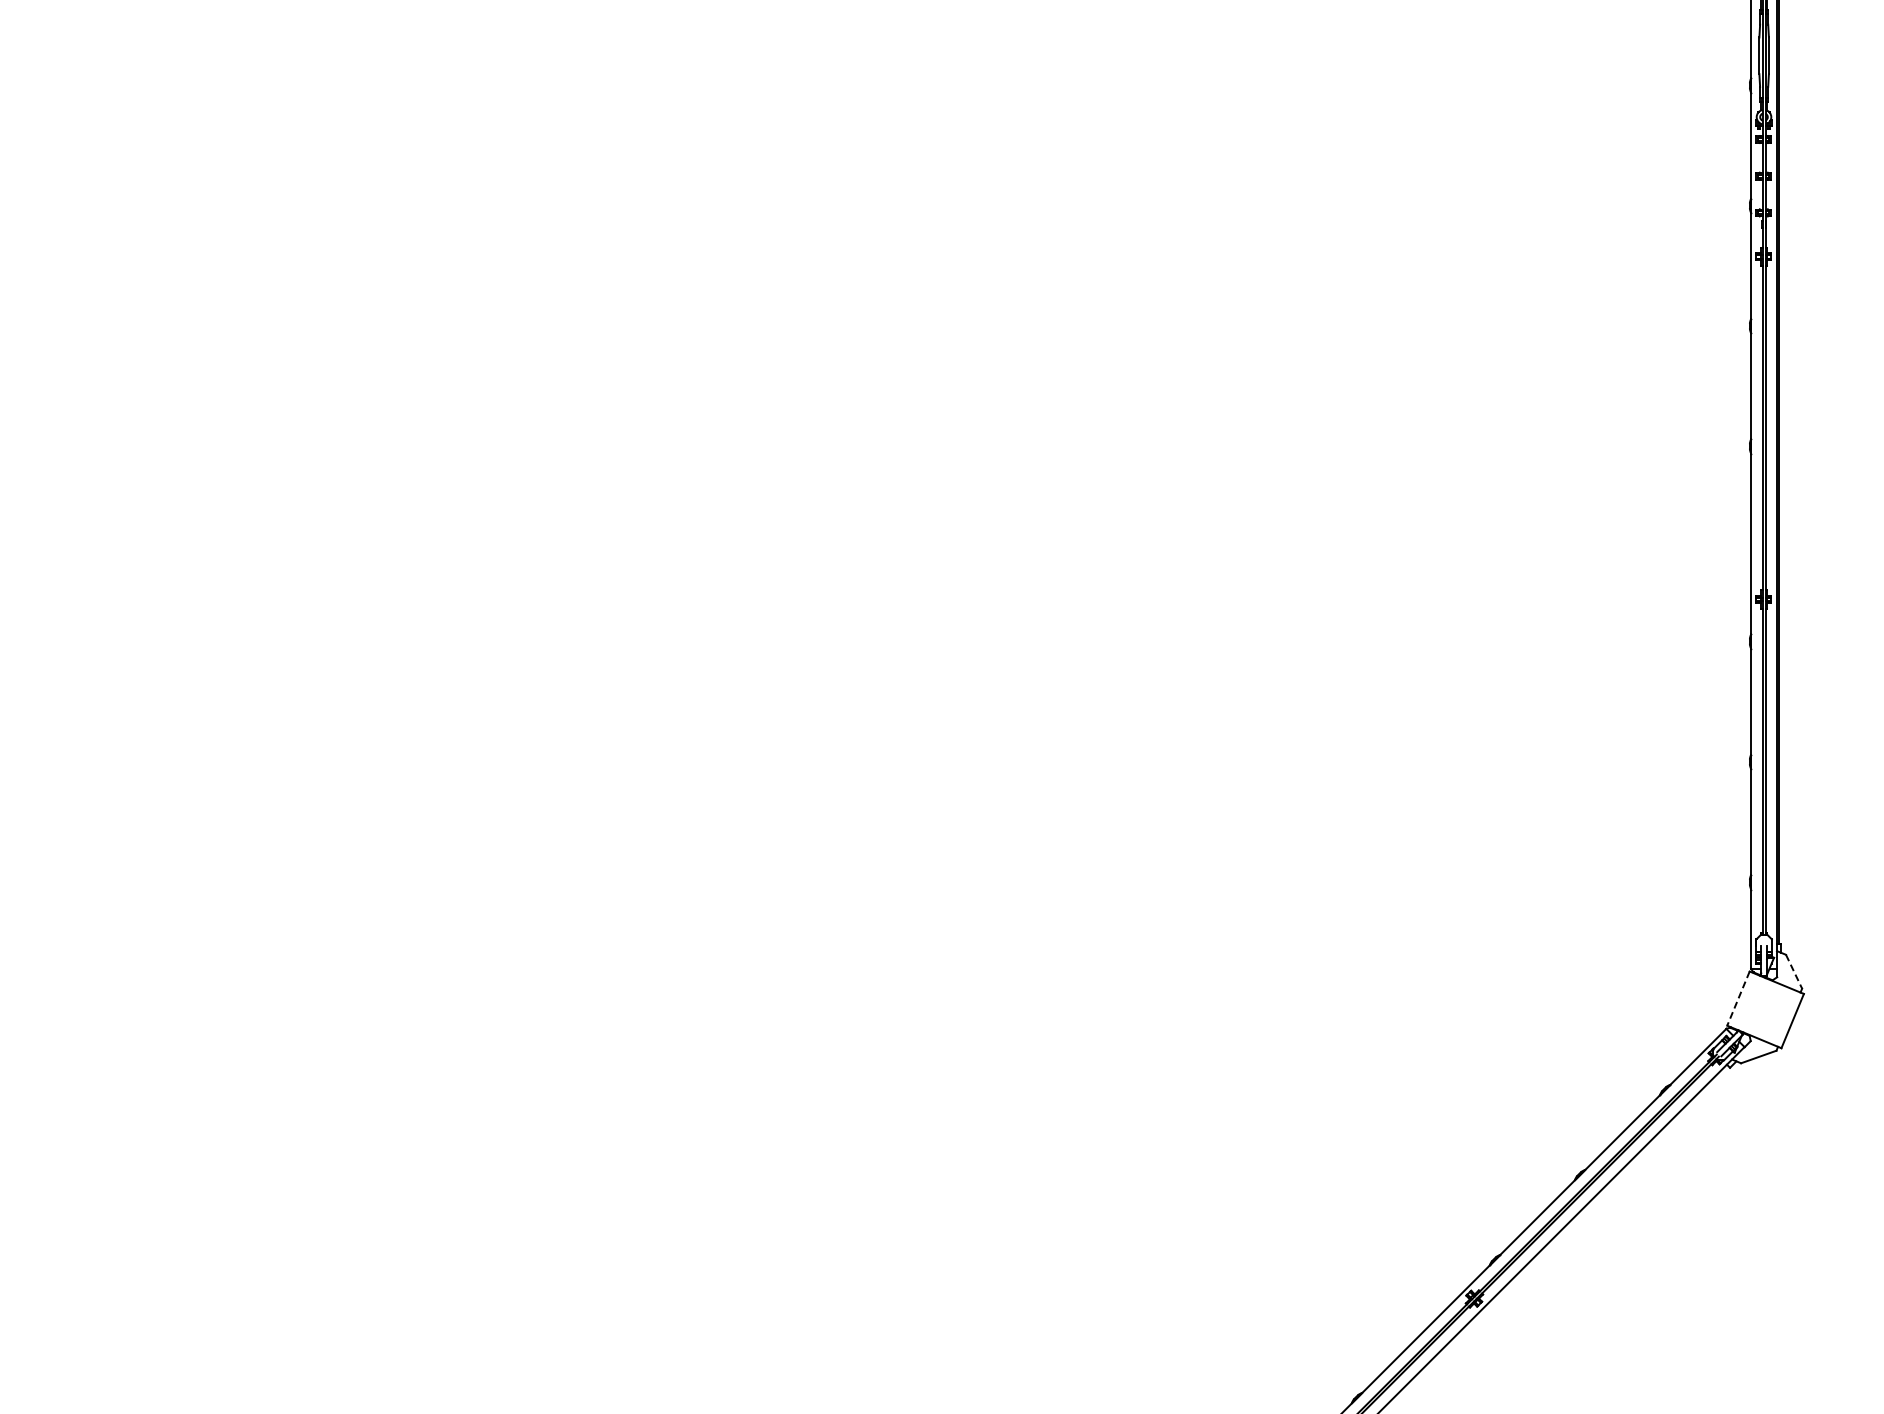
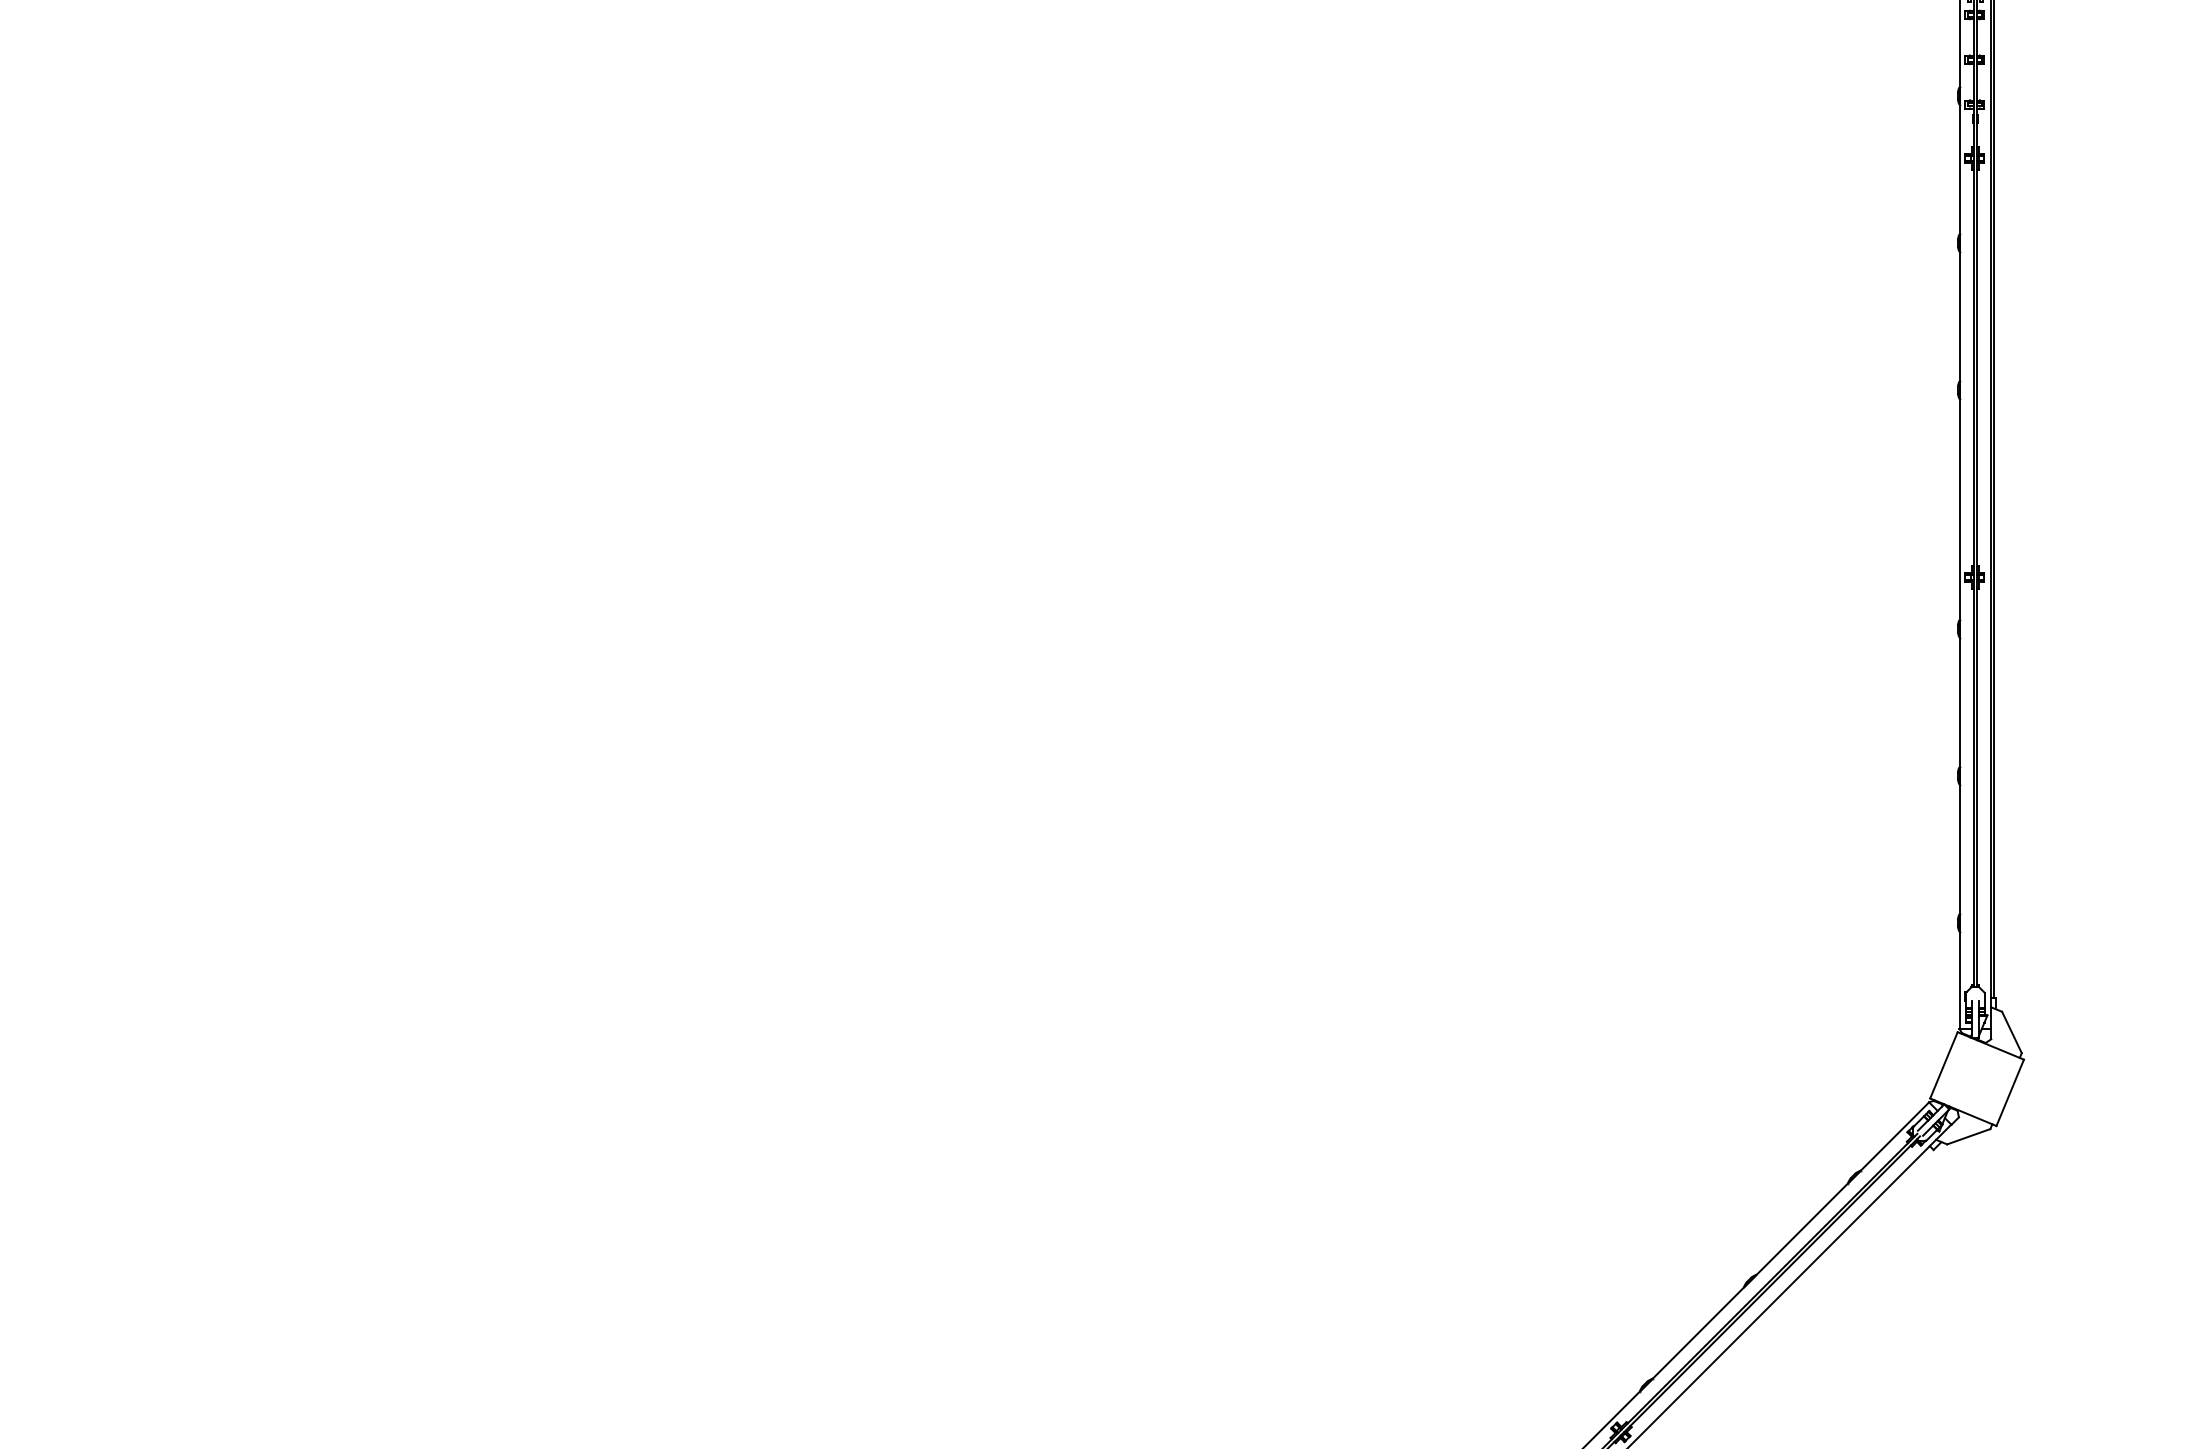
line: (1794, 971) -> (2012, 1032), dashed -> solid
line: (1738, 999) -> (1943, 1066), dashed -> solid

